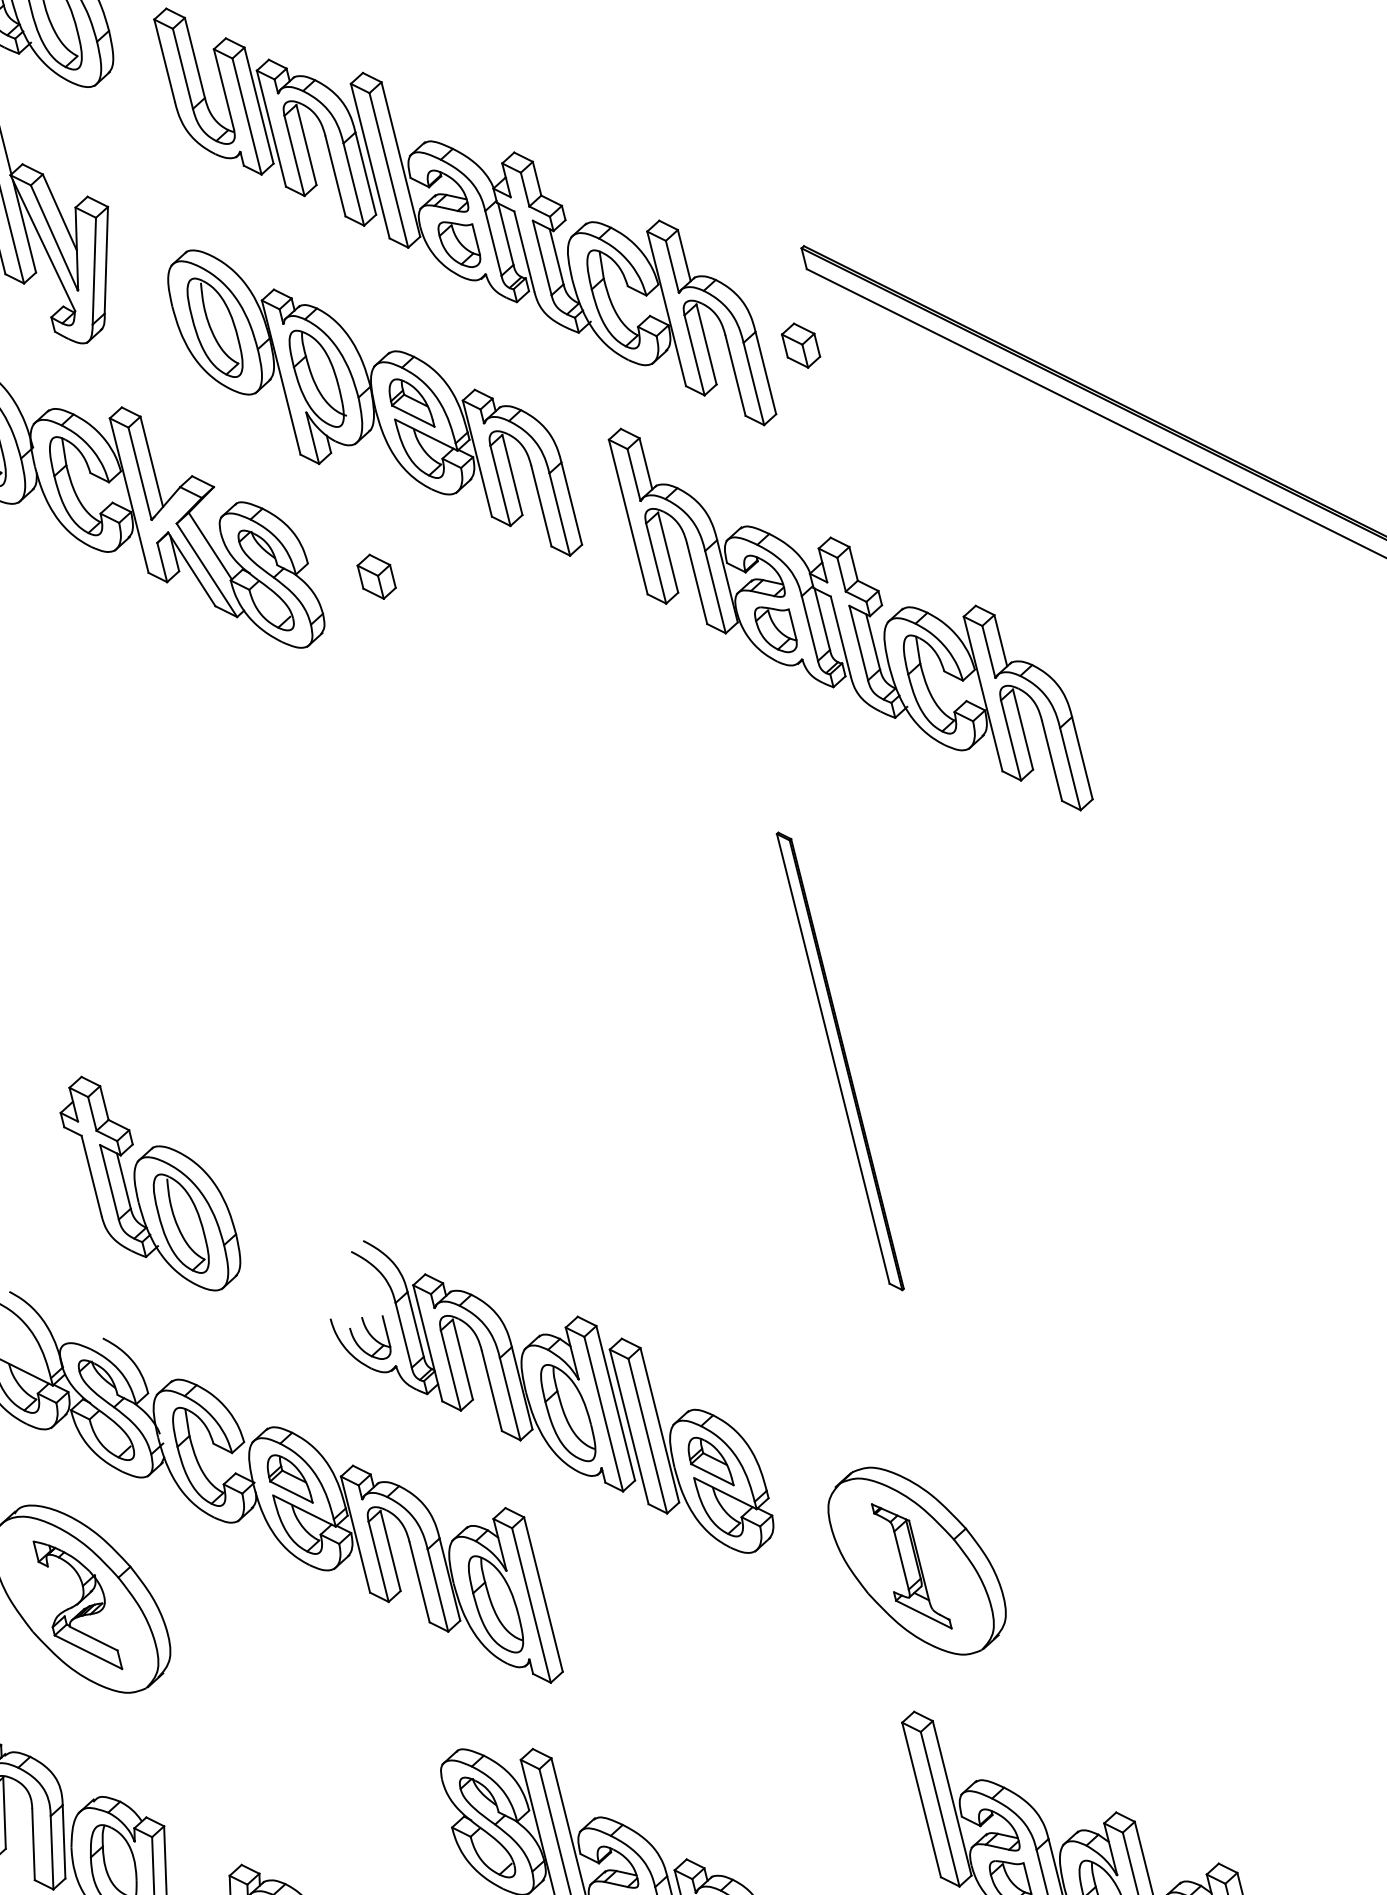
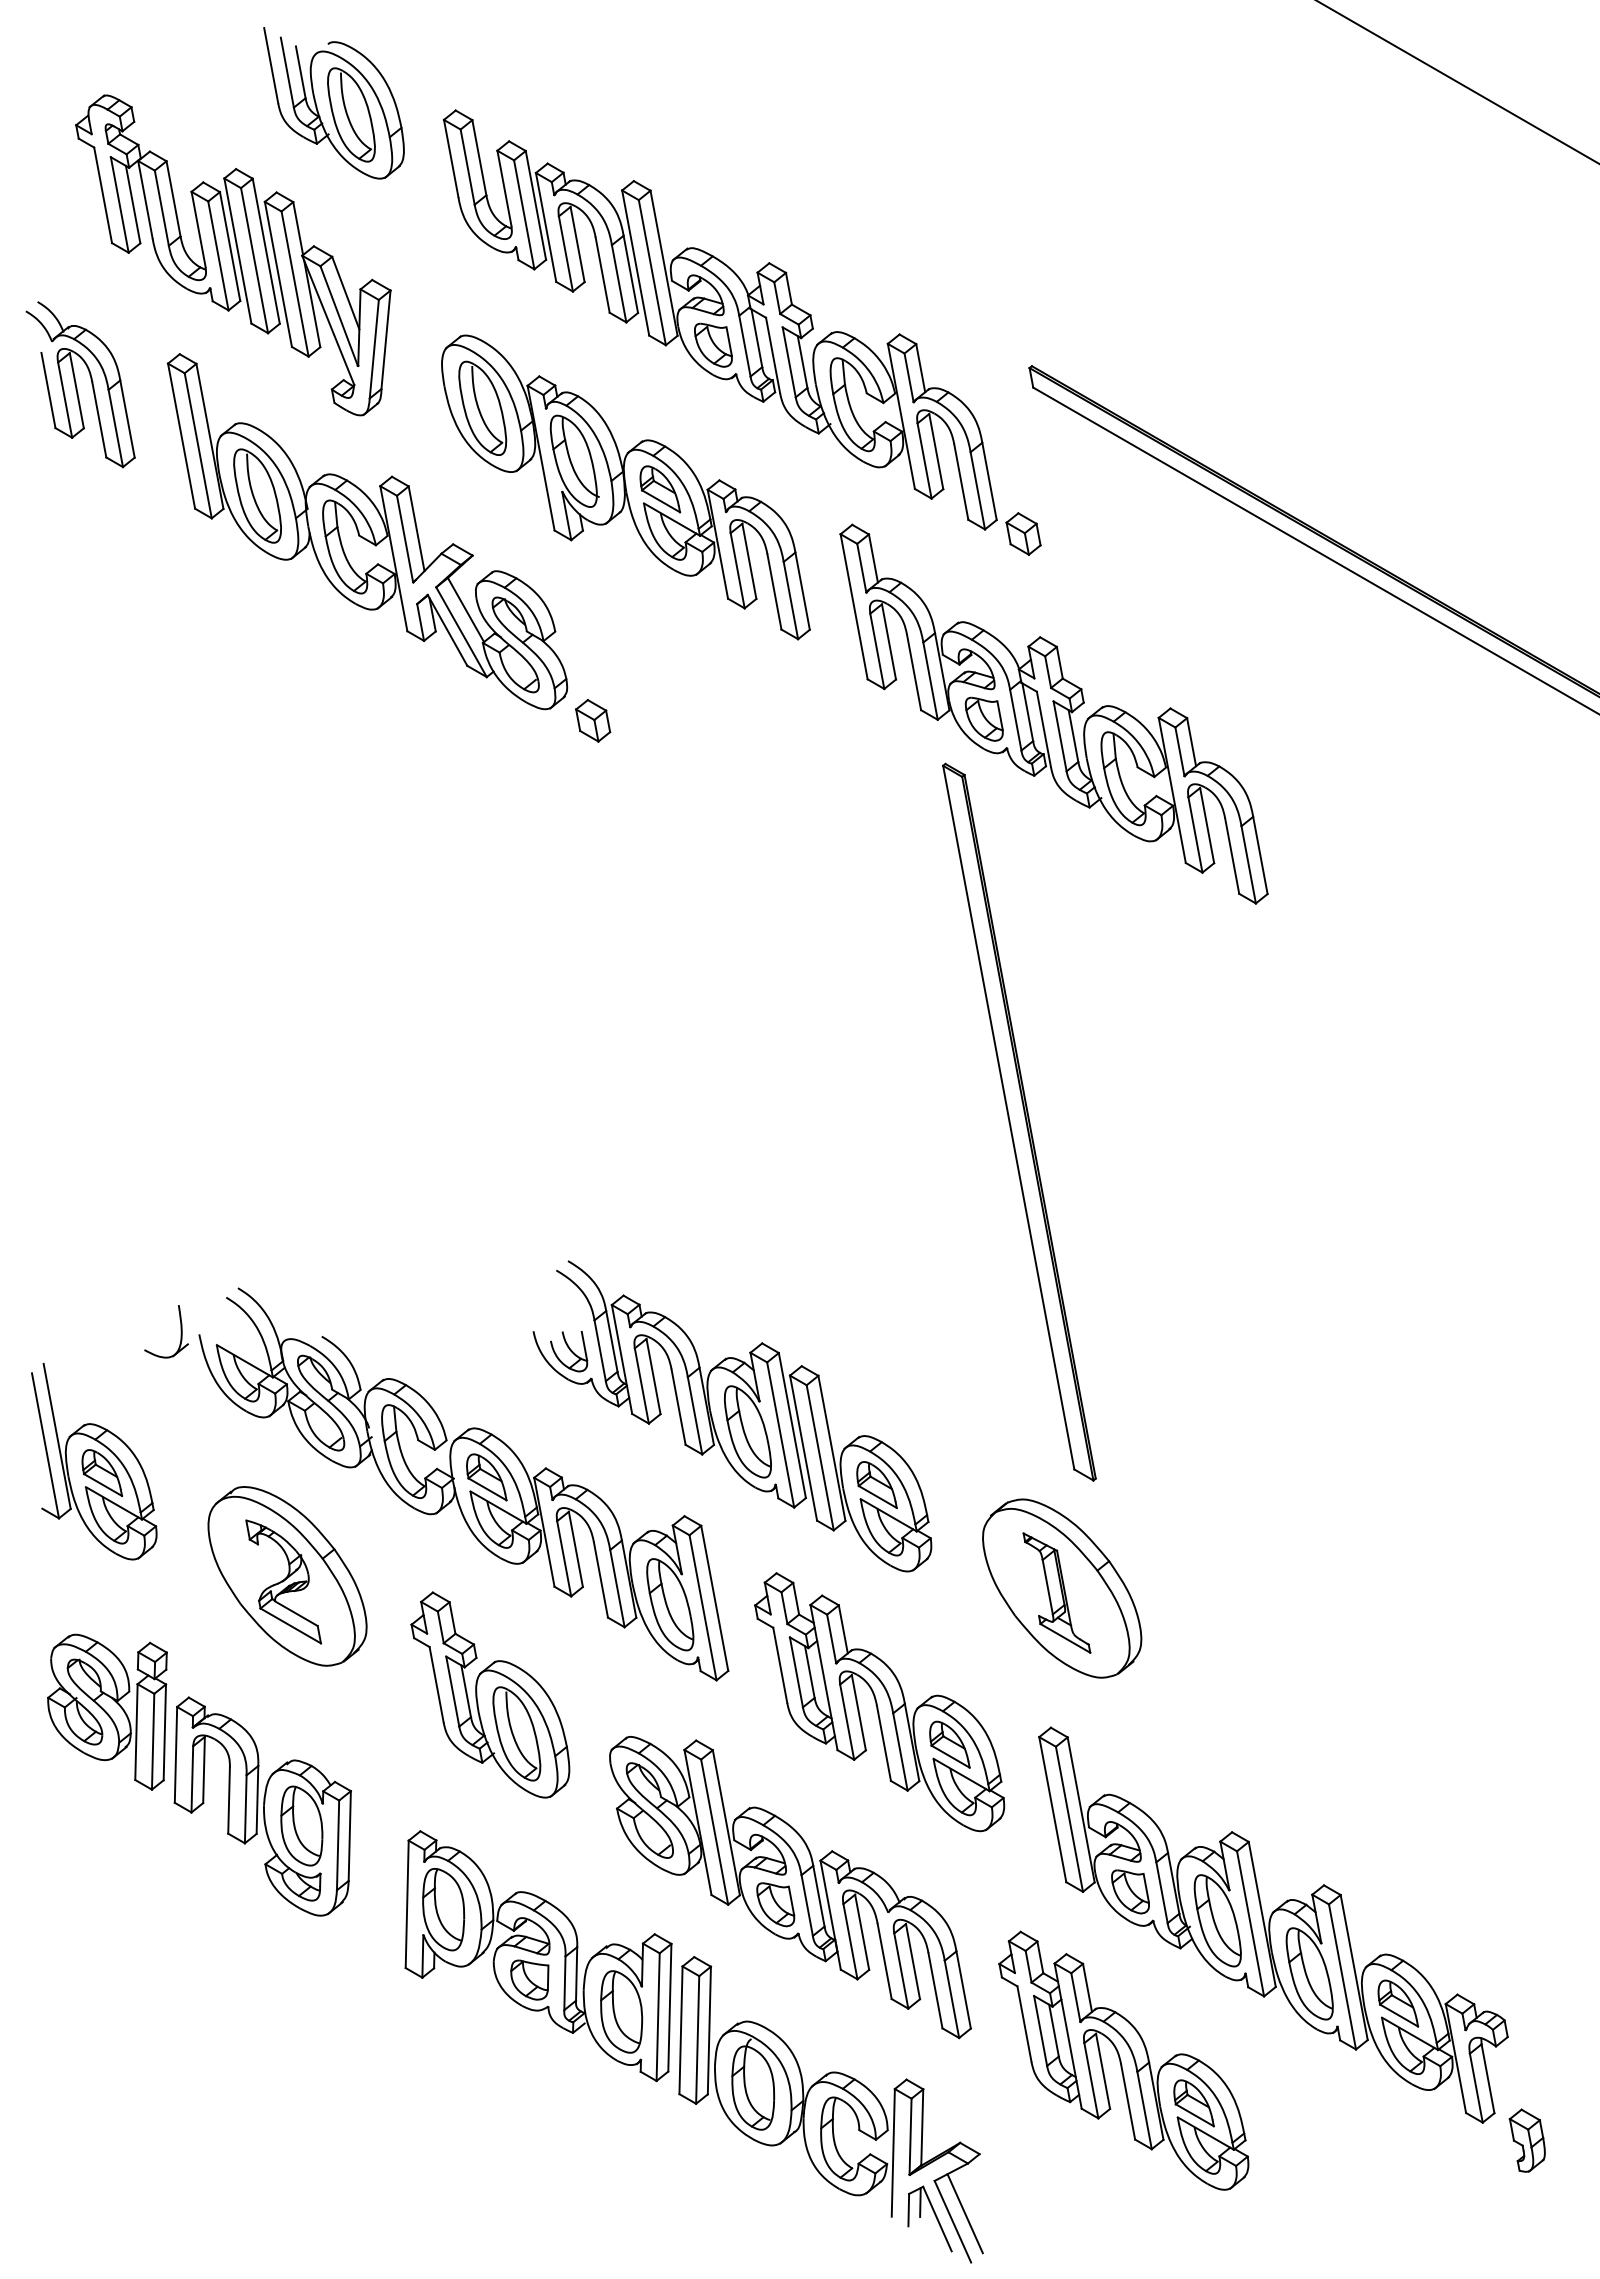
part: (800, 345) -> (1023, 533), moved
part: (377, 576) -> (593, 720), moved
part: (840, 1060) -> (1019, 1121), size x1.67
part: (150, 1182) -> (490, 1694), moved
part: (727, 1695) -> (879, 1702), added

